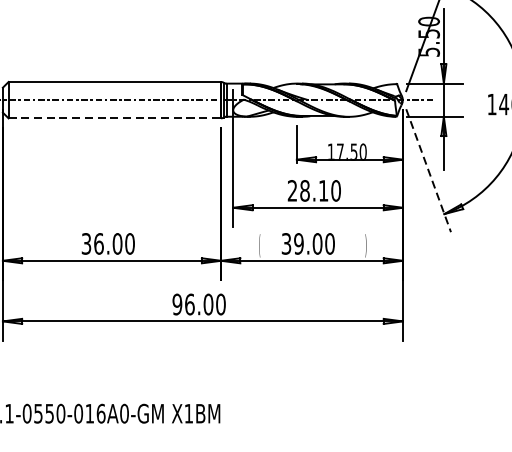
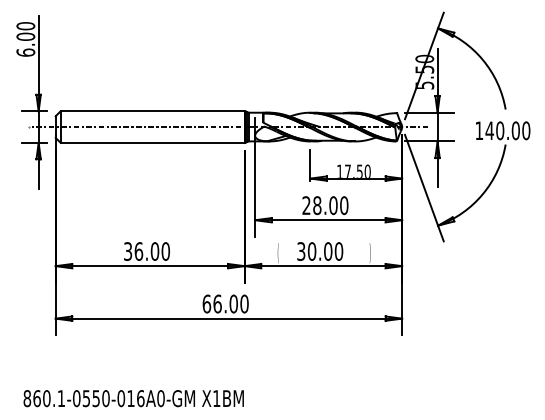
line: (115, 118) -> (153, 142), dashed -> solid
line: (428, 171) -> (424, 188), dashed -> solid
text: (323, 190) -> (333, 205), 28.10 -> 28.00
text: (298, 243) -> (311, 251), 39.00 -> 30.00
text: (177, 303) -> (206, 303), 96.00 -> 66.00

